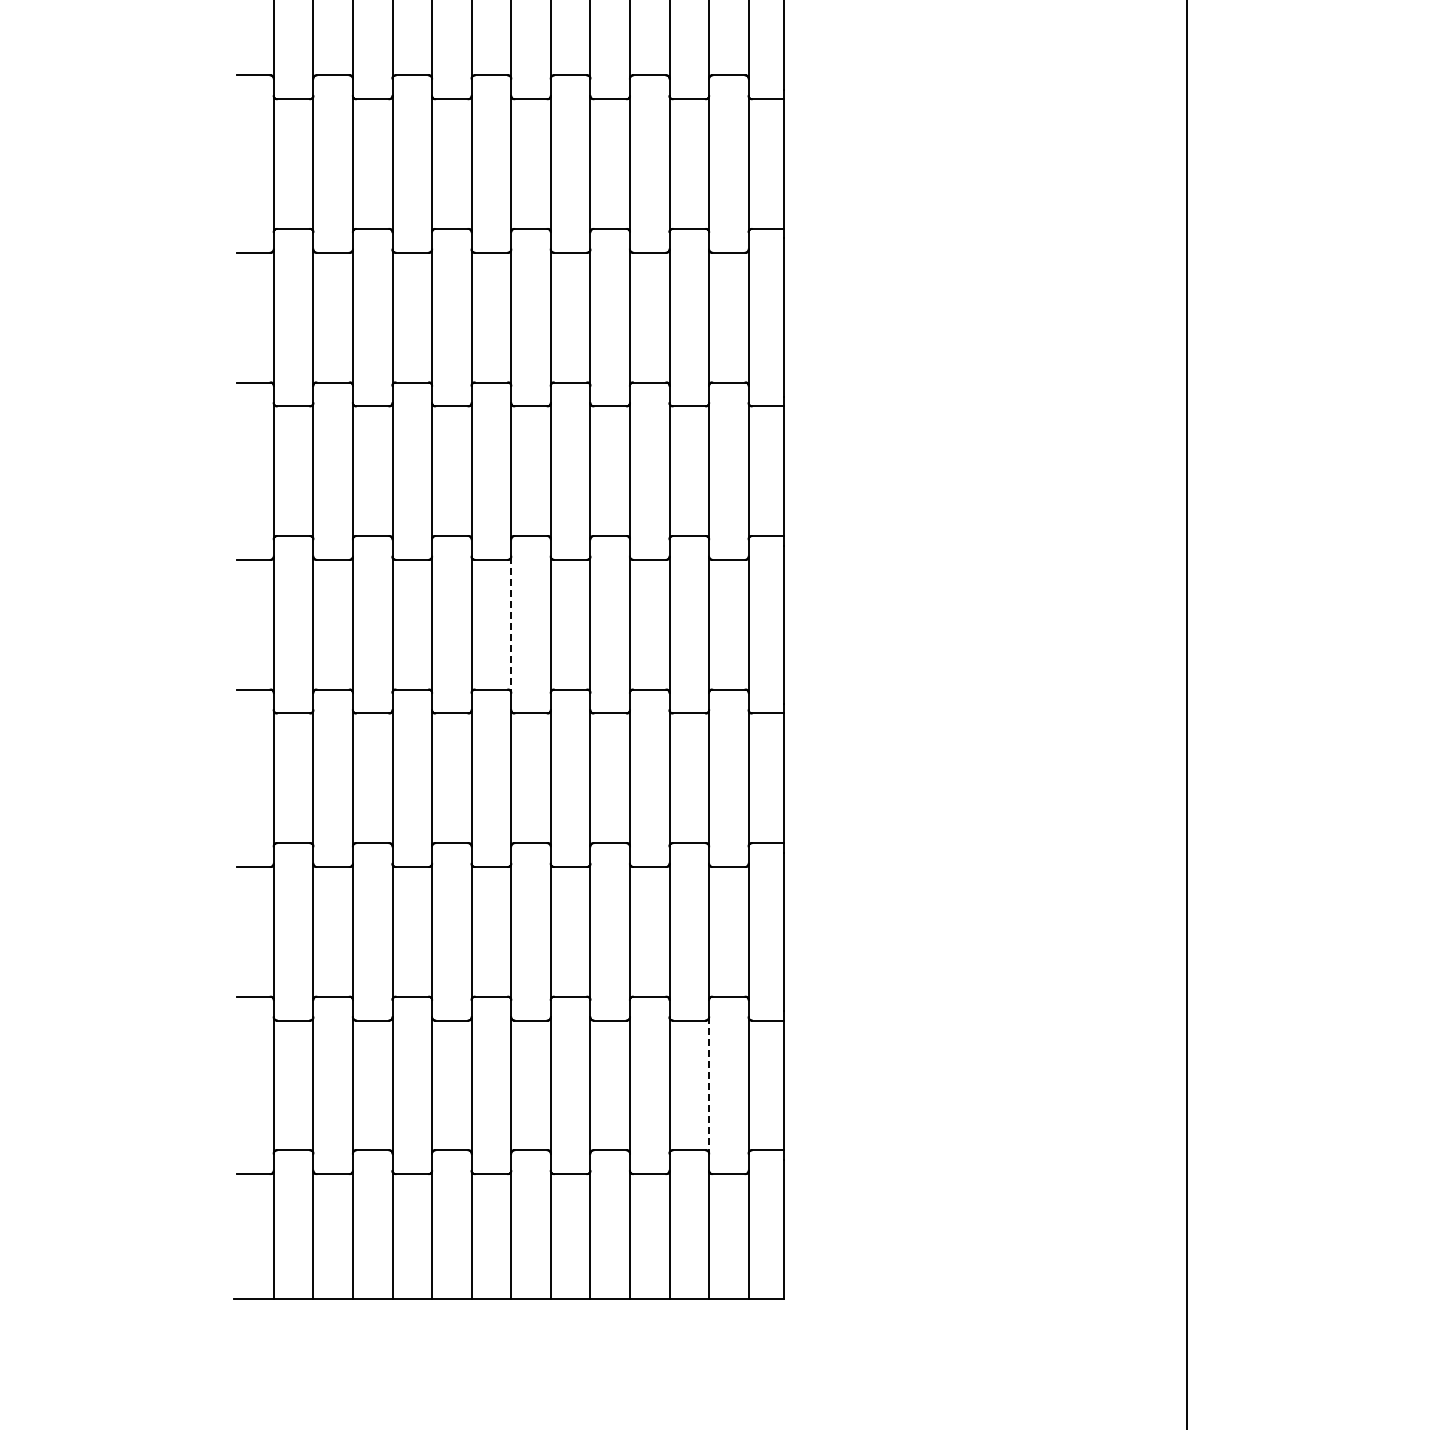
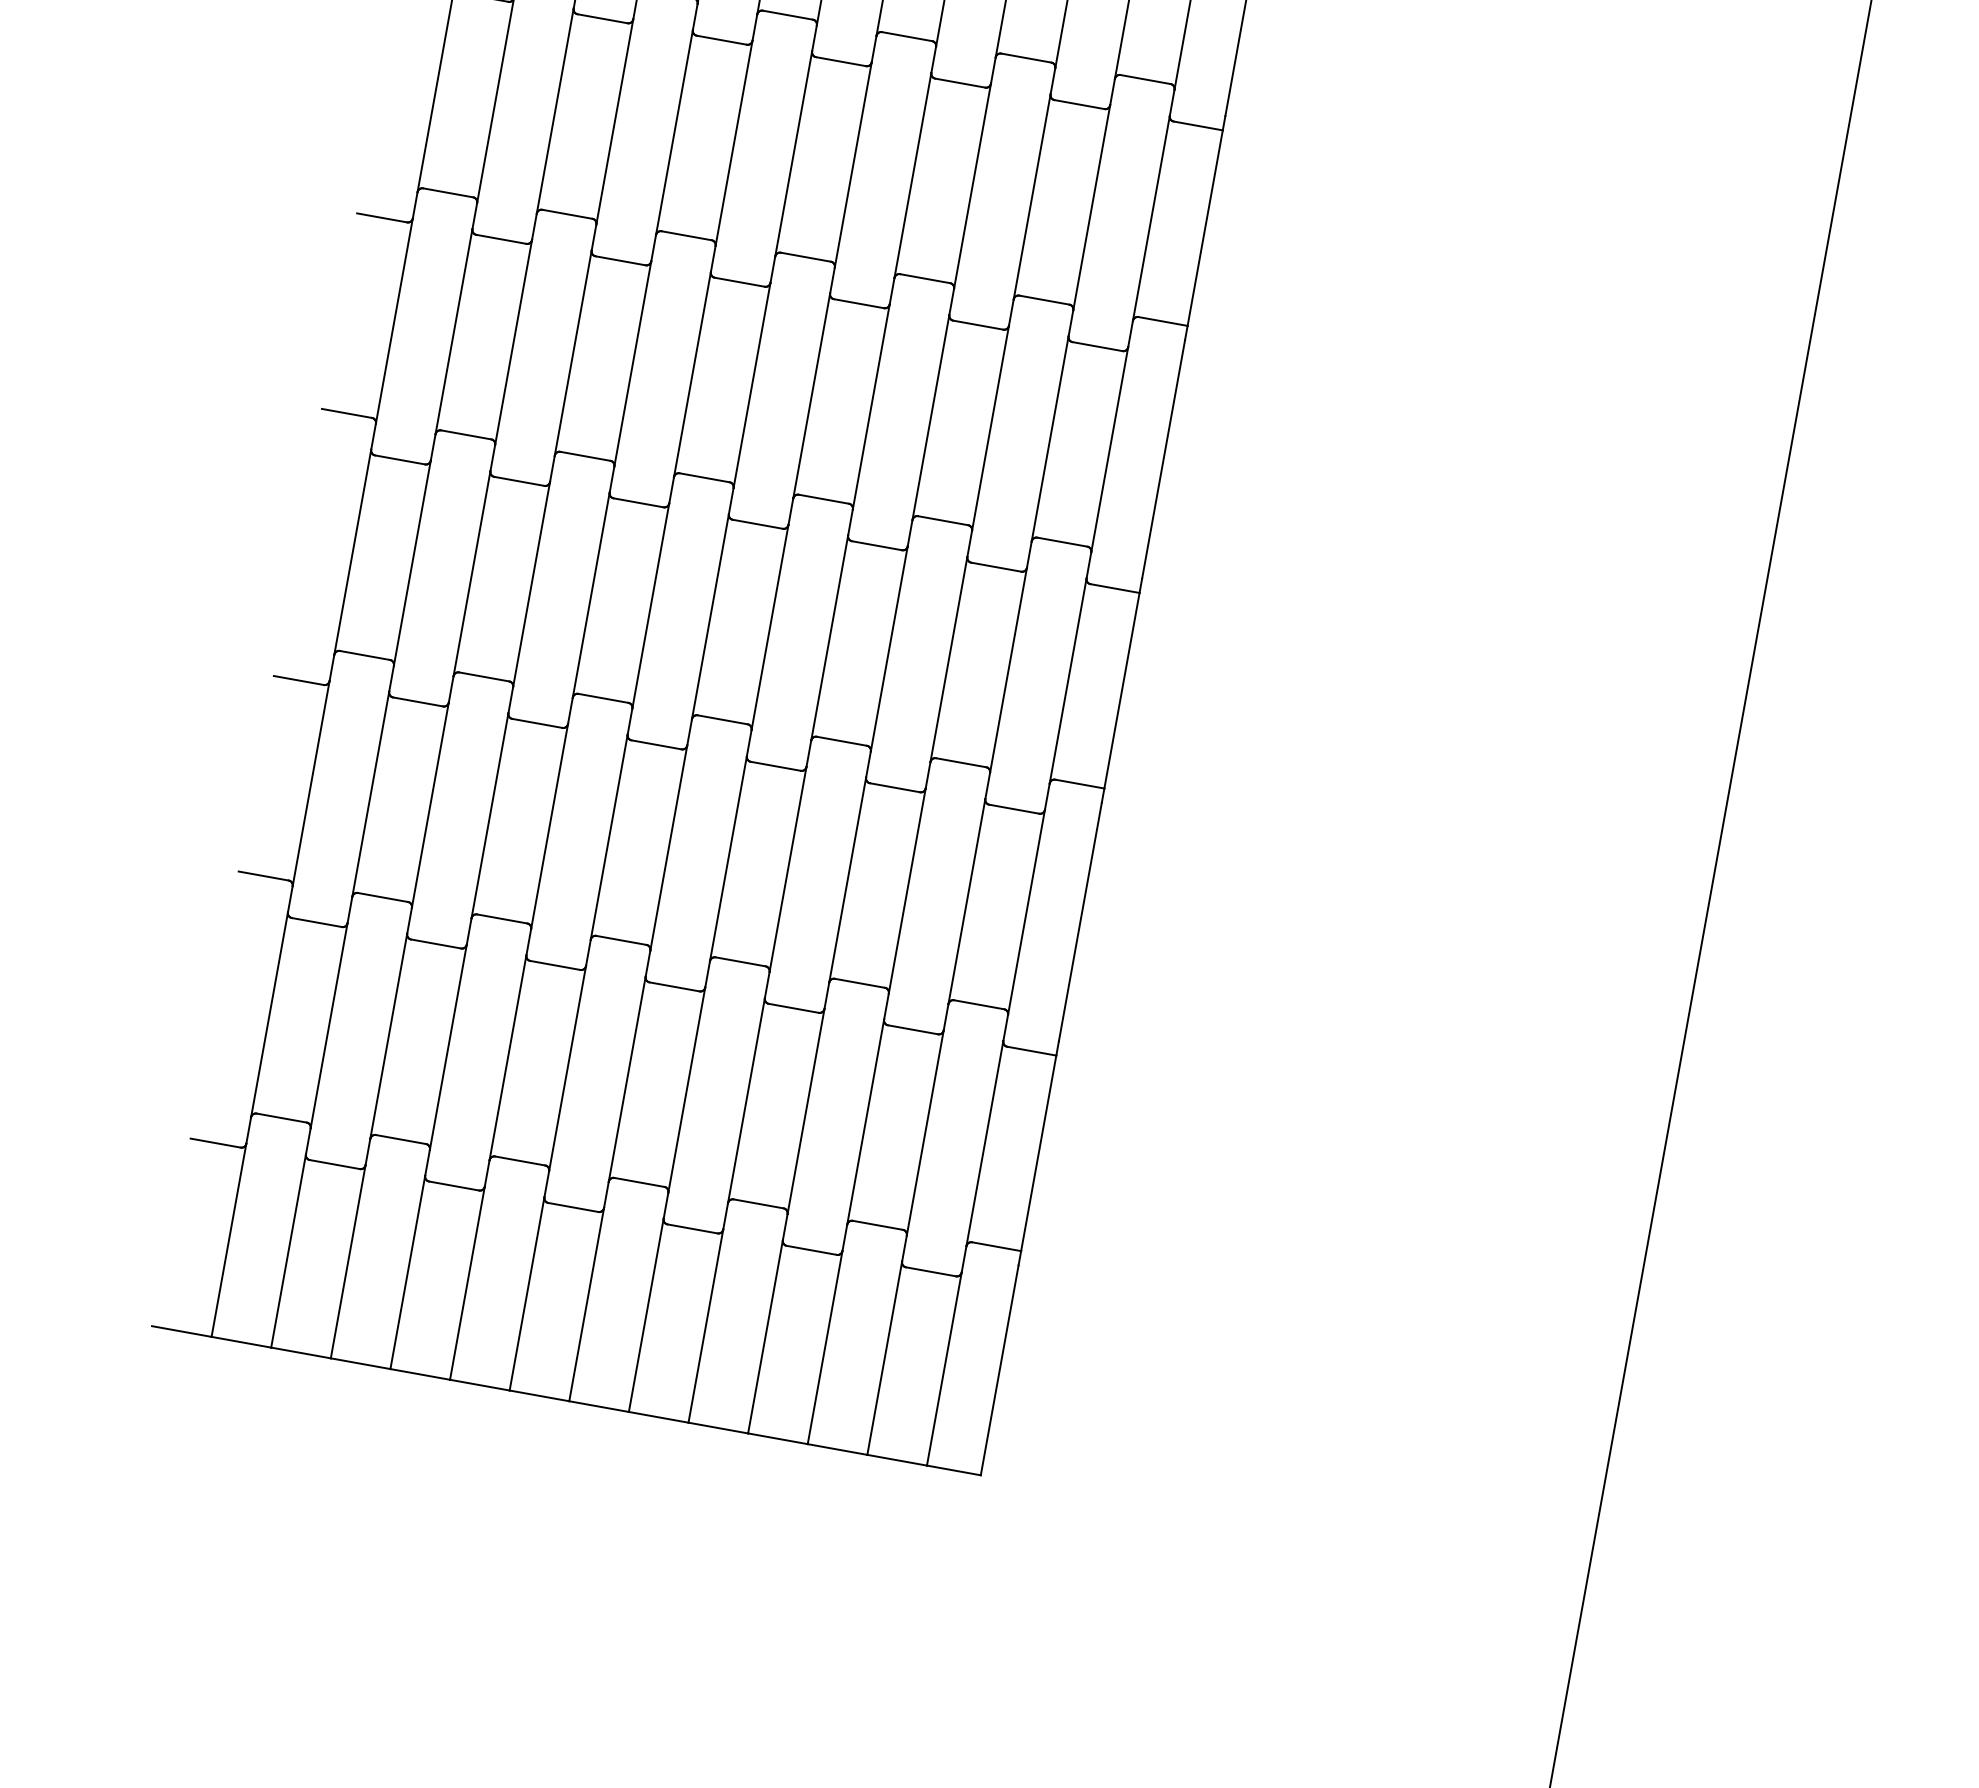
line: (511, 625) -> (752, 386), dashed -> solid
line: (709, 1085) -> (925, 1133), dashed -> solid

